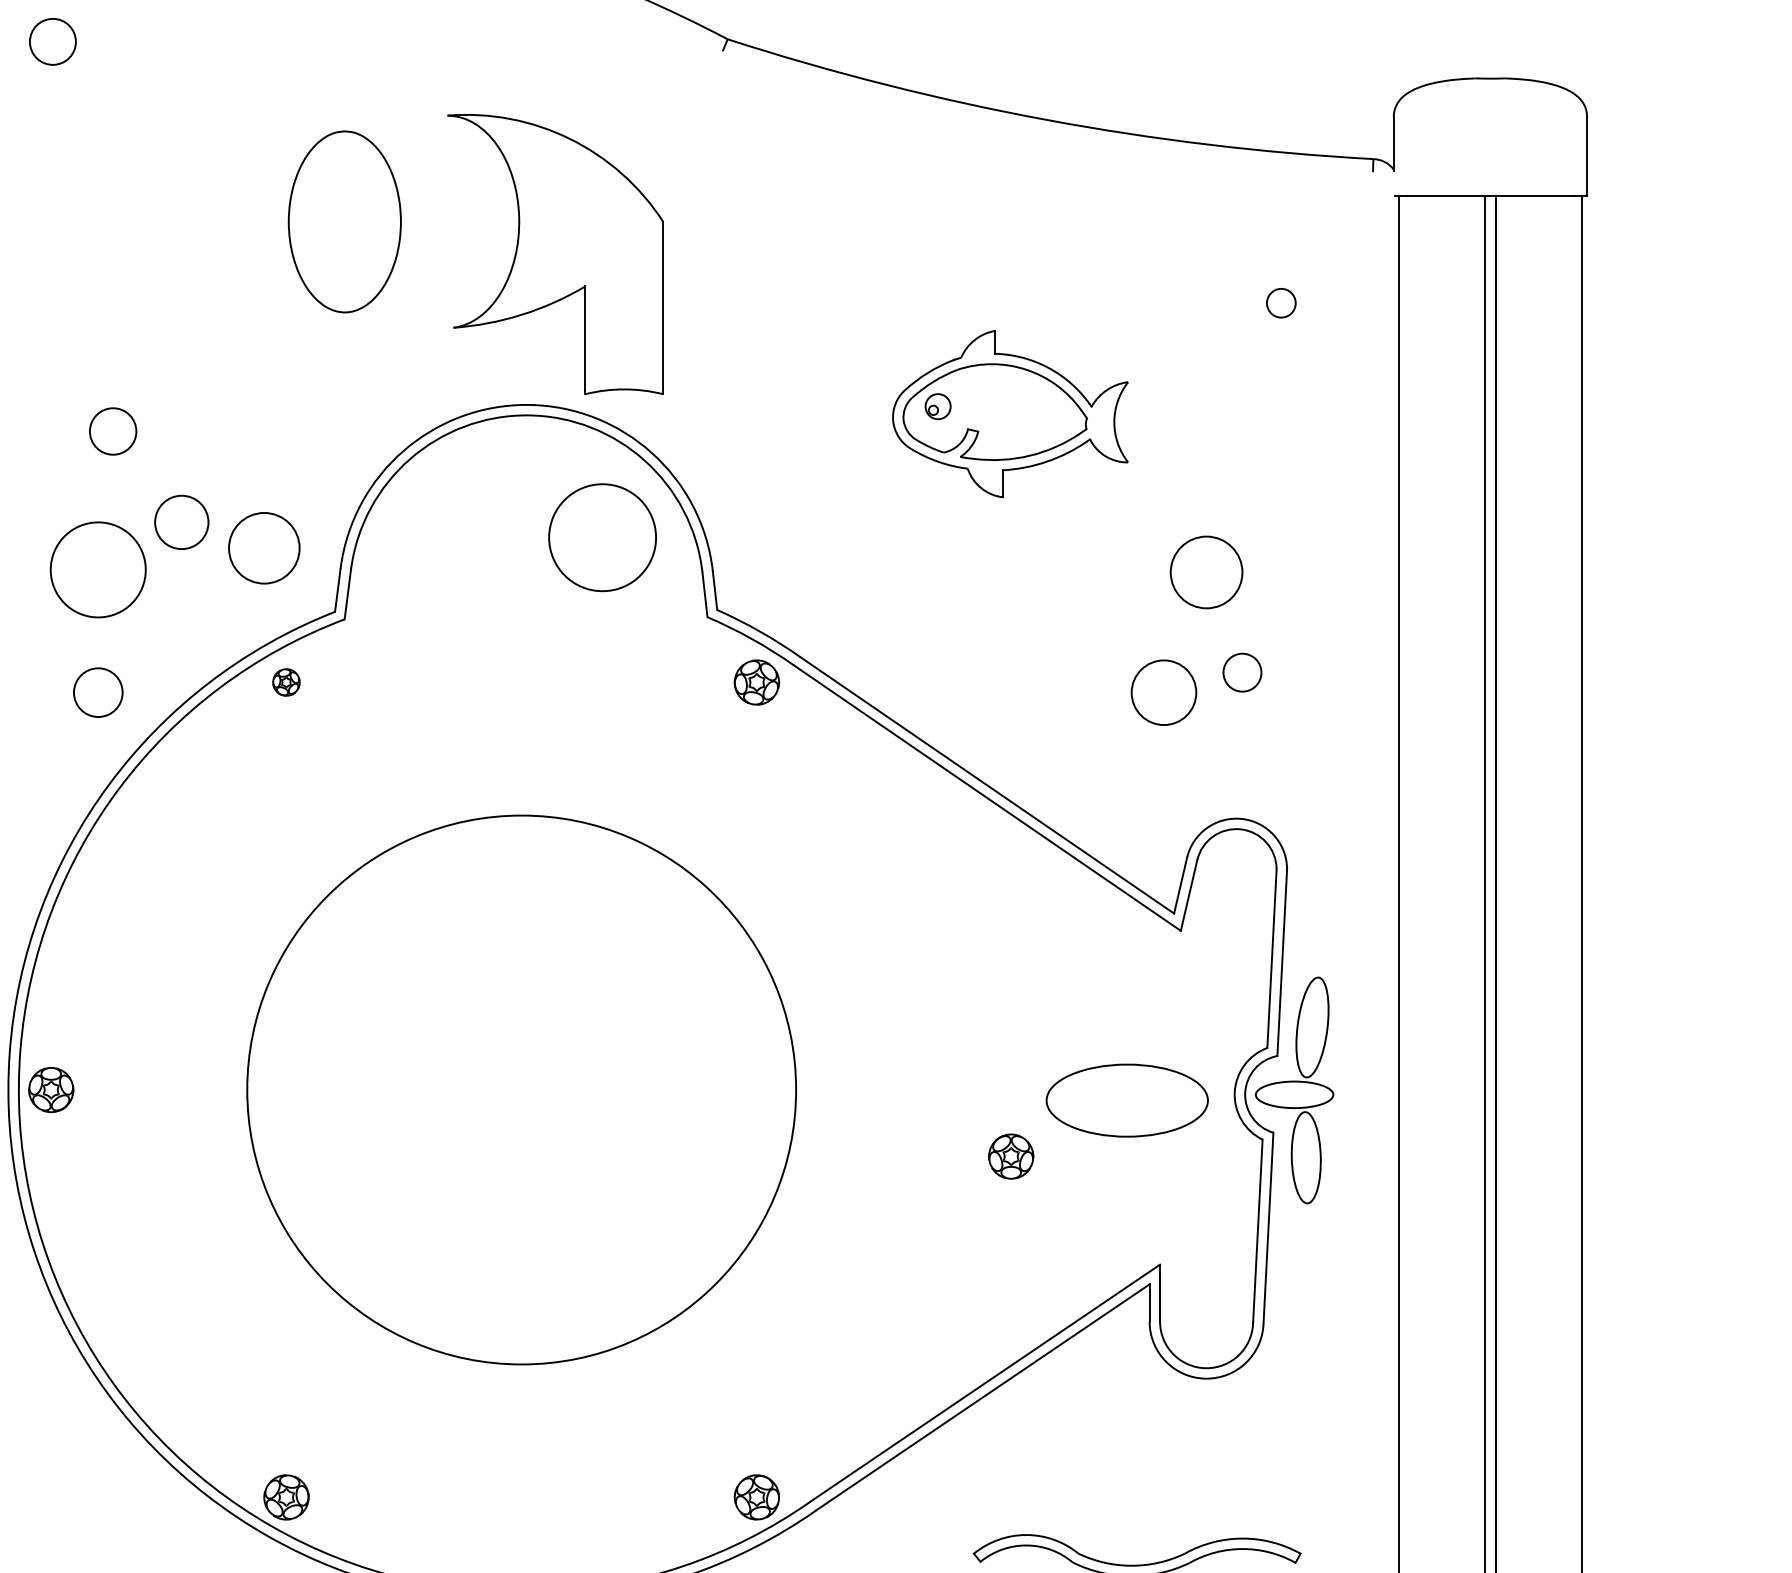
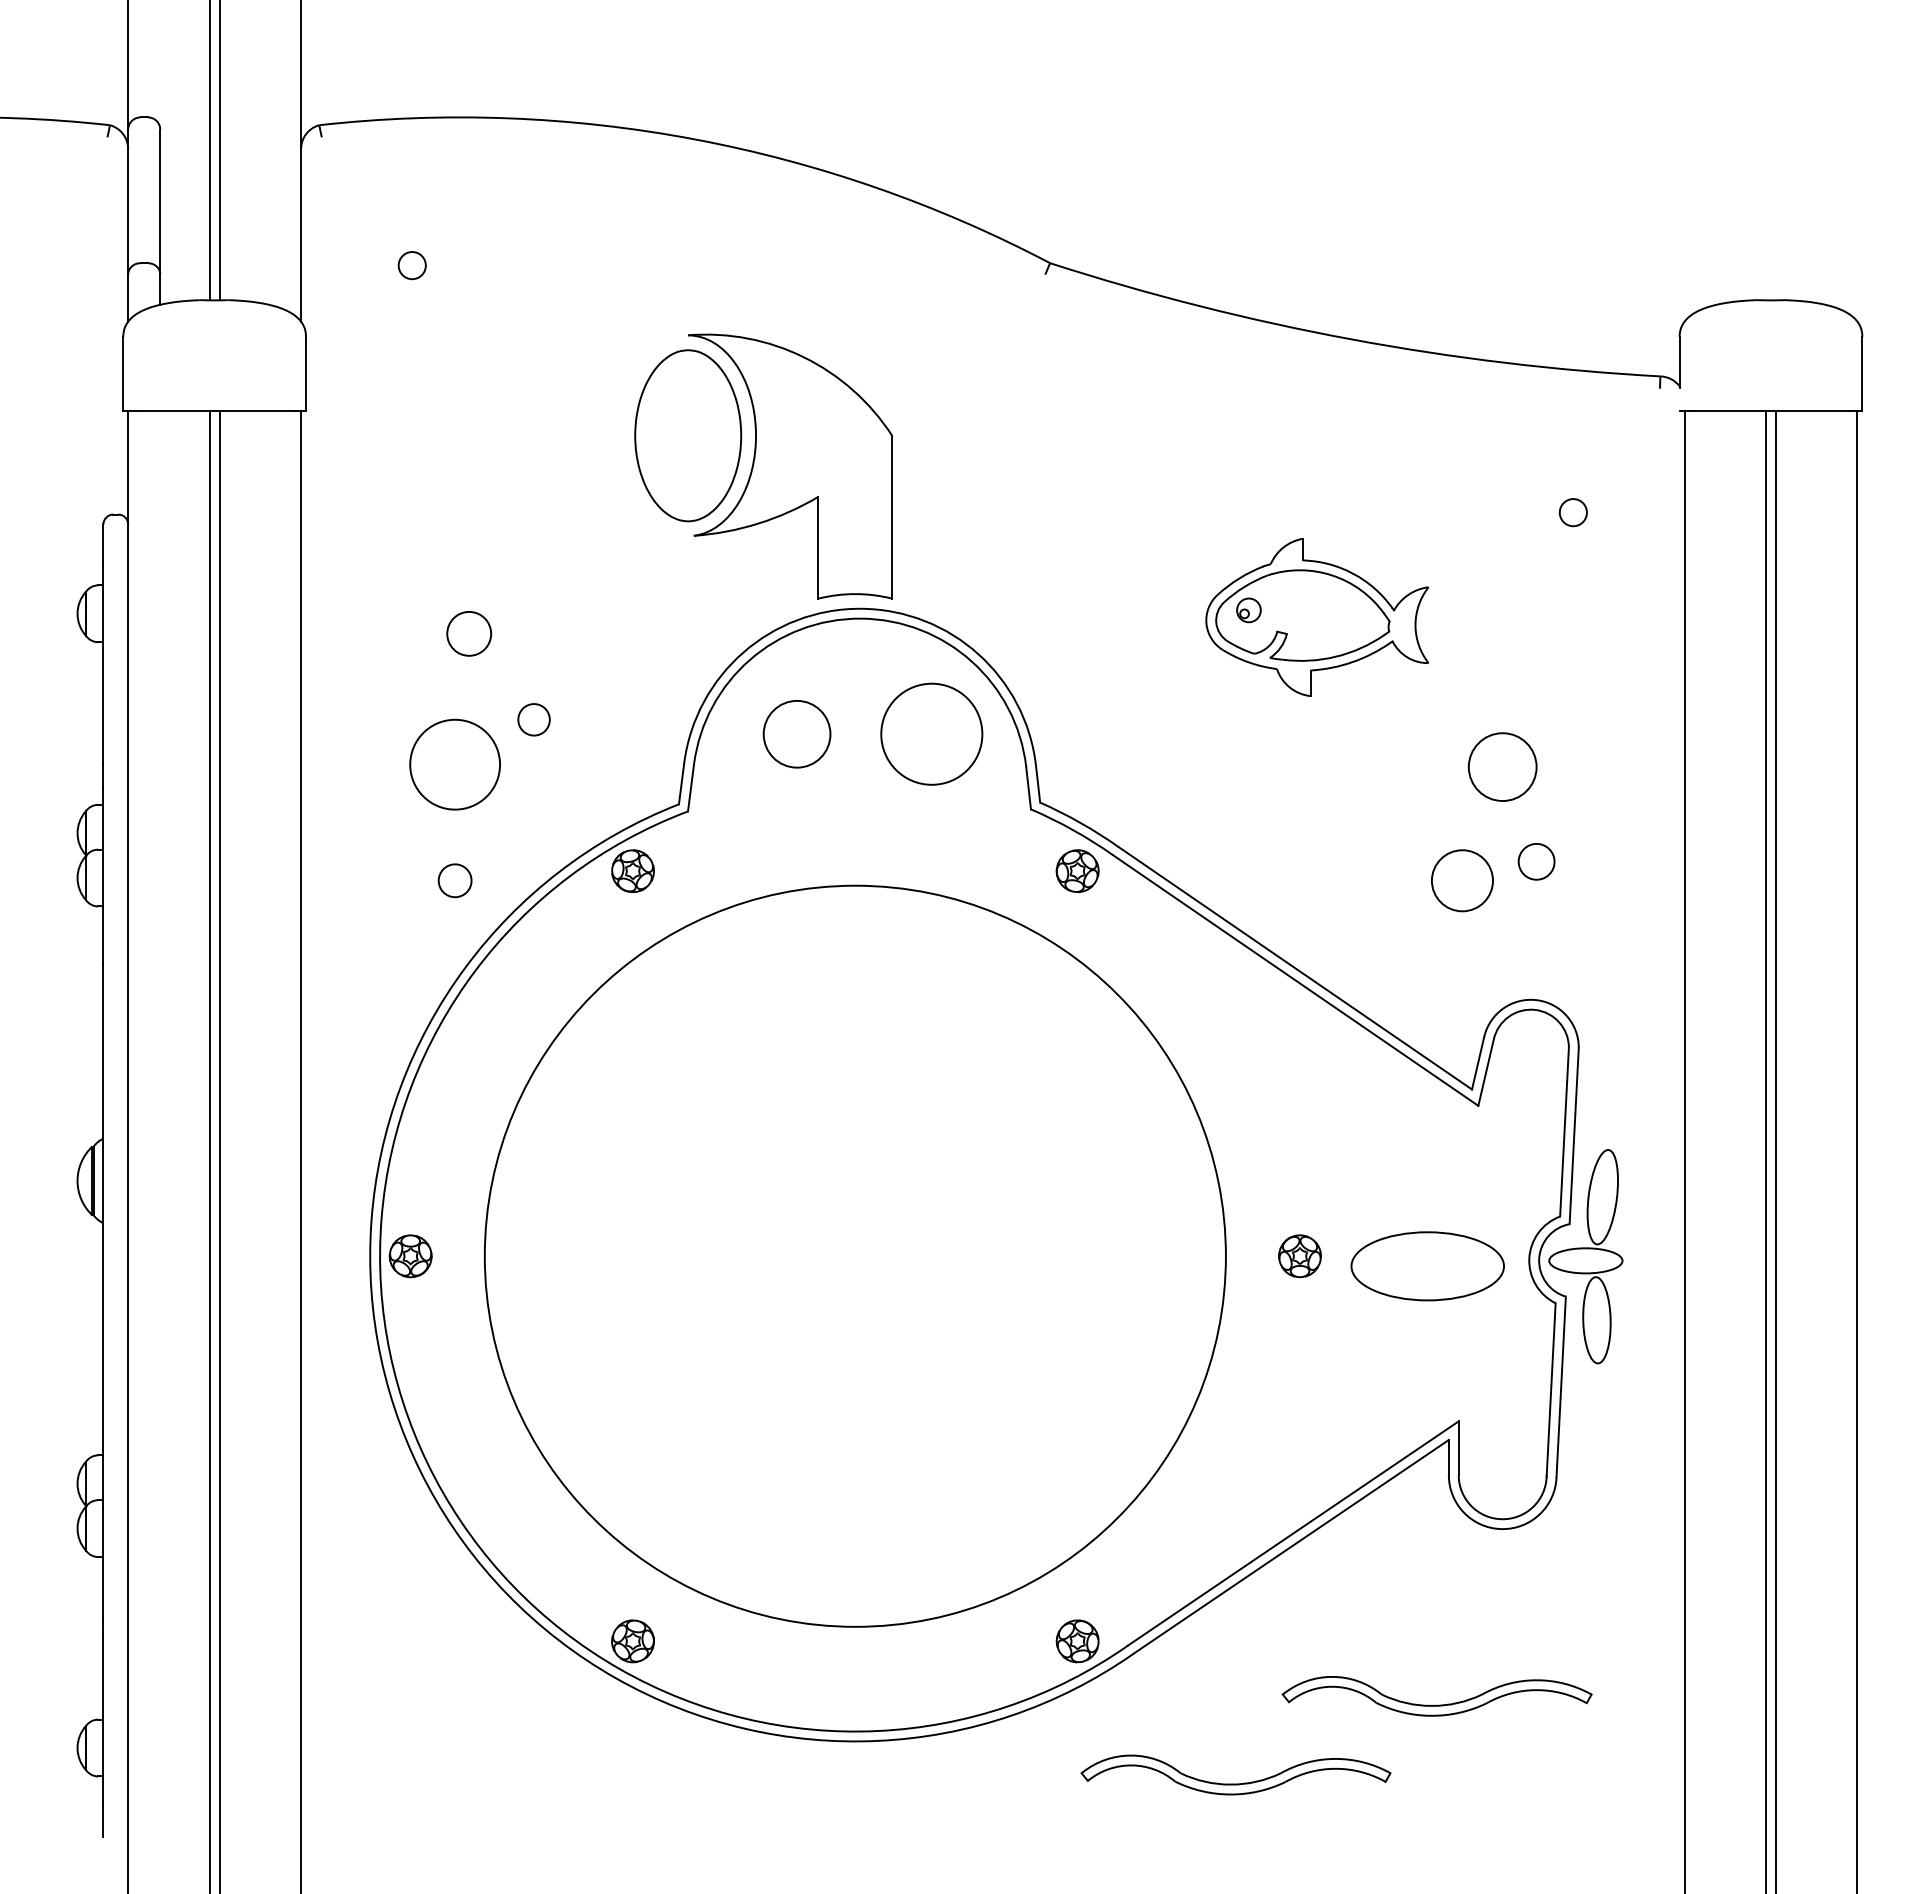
circle: (52, 41) -> (411, 265), size x0.62
part: (555, 254) -> (790, 466), moved
circle: (181, 522) -> (533, 719), size x0.62
circle: (263, 548) -> (796, 734), moved
part: (285, 681) -> (632, 870), size x1.67
circle: (97, 692) -> (454, 880), size x0.71
circle: (520, 1089) -> (854, 1255), size x1.43
part: (1010, 1156) -> (1299, 1256), moved

